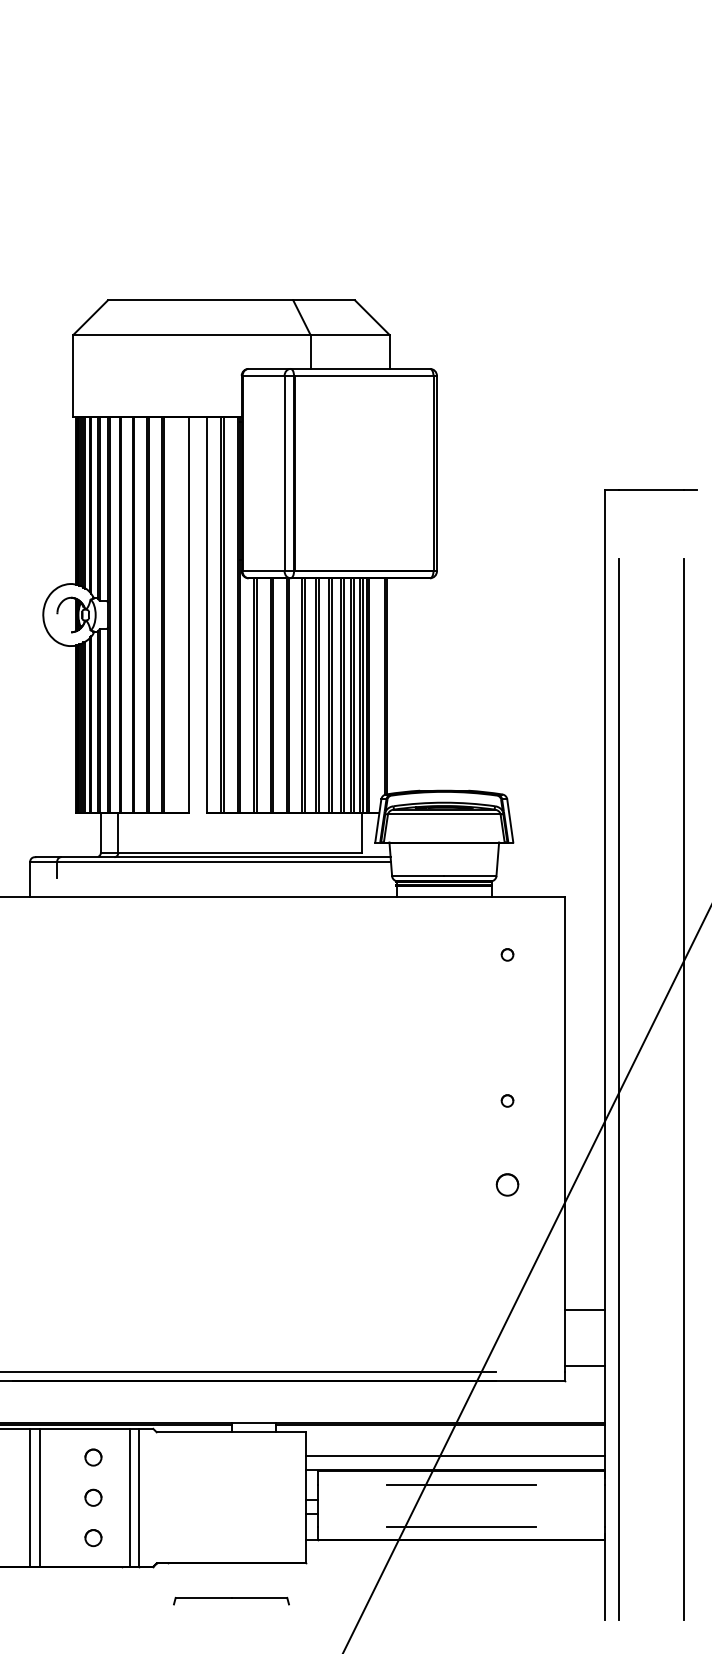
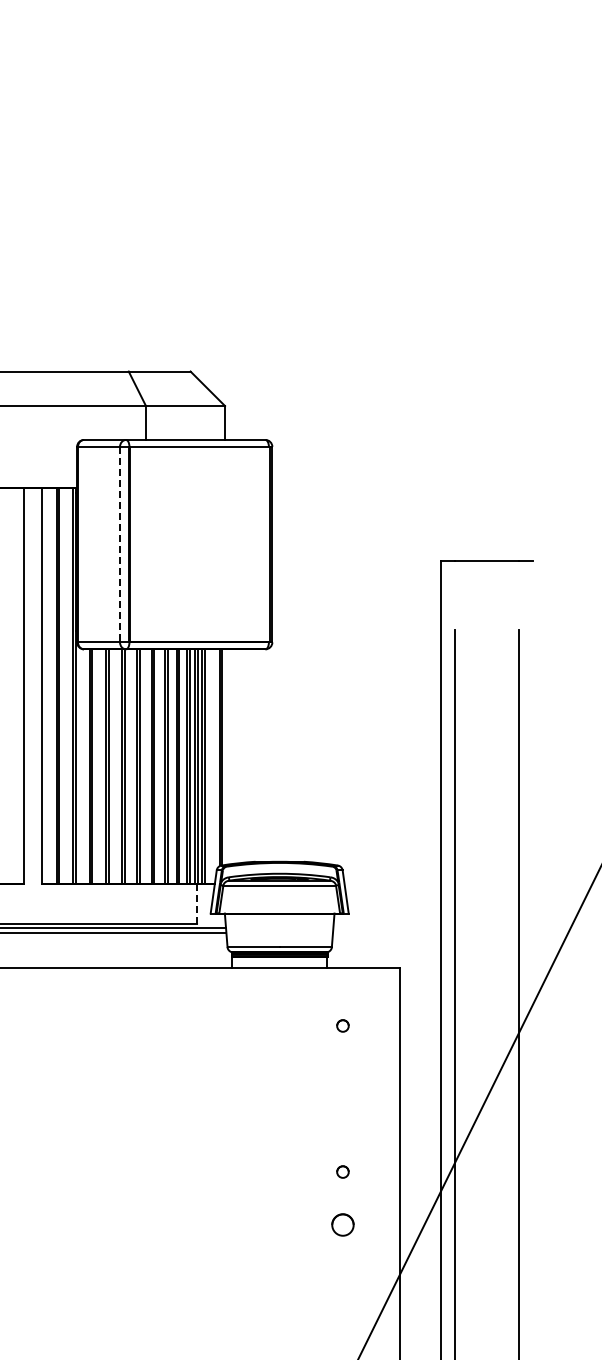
line: (284, 473) -> (119, 544), solid -> dashed
line: (362, 832) -> (197, 903), solid -> dashed
part: (507, 1184) -> (342, 1224), moved

